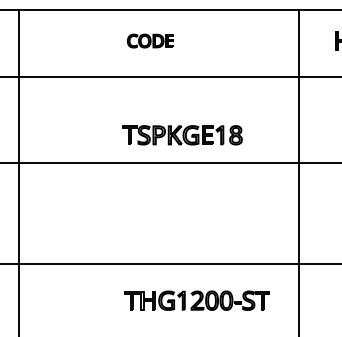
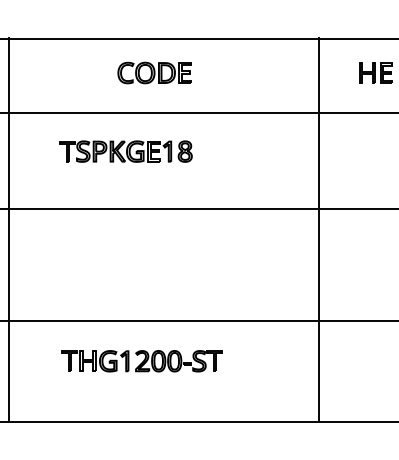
part: (150, 40) -> (154, 72), size x1.43
part: (182, 135) -> (125, 151), moved
part: (196, 300) -> (141, 361), moved

